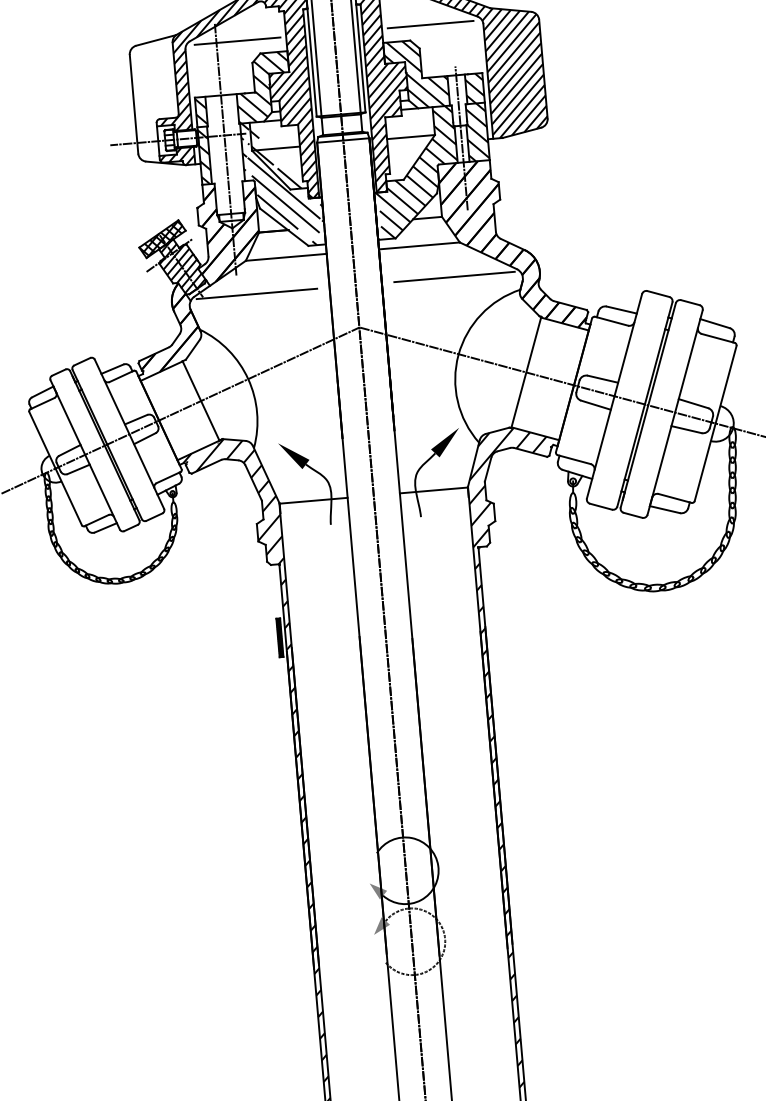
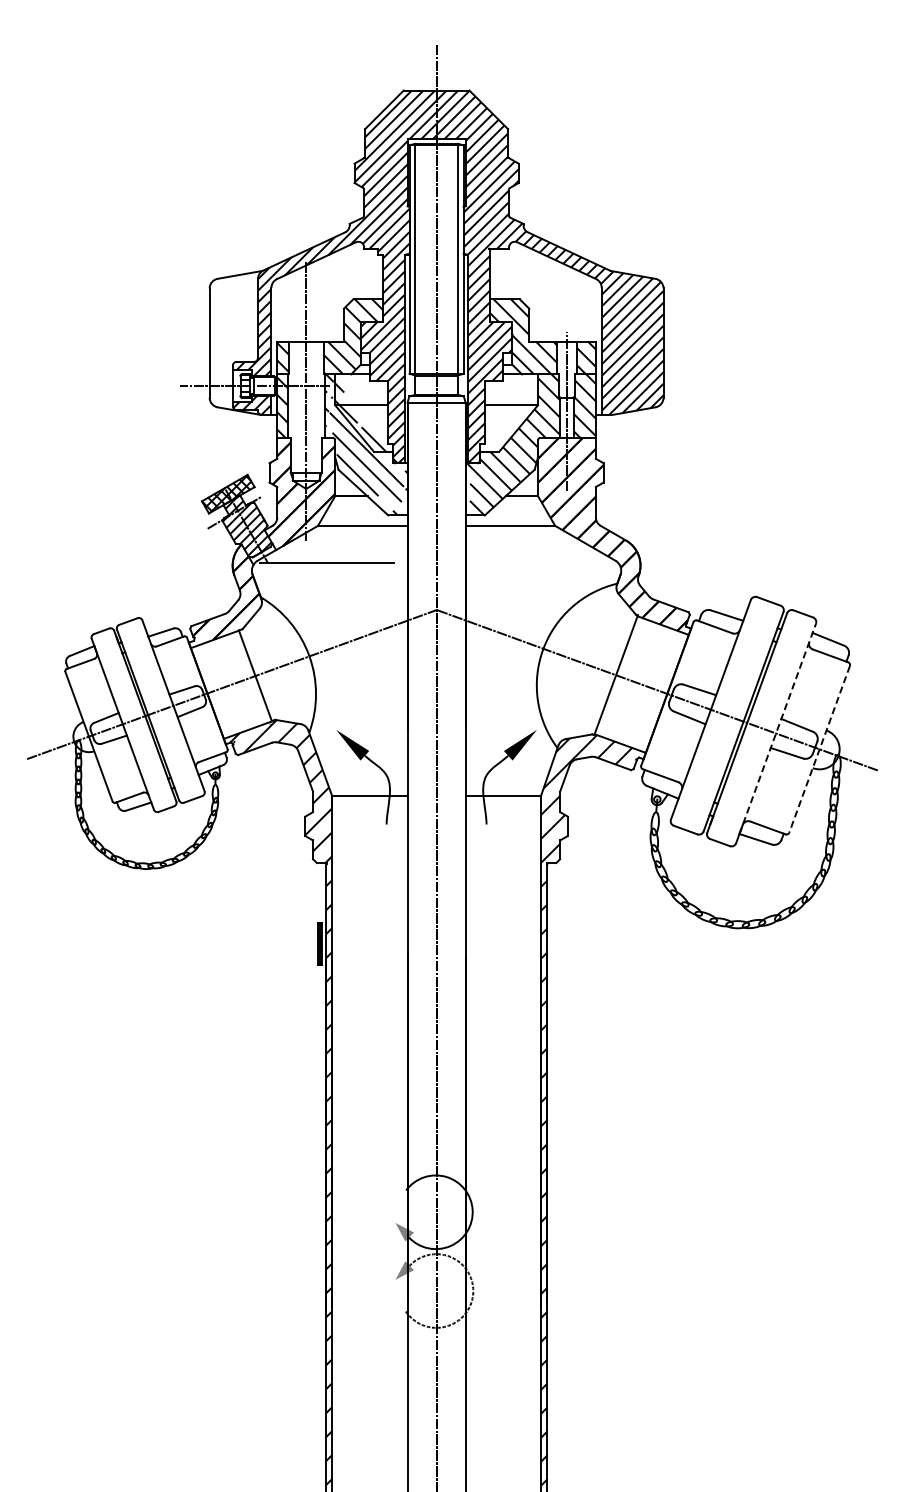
line: (430, 24) -> (543, 283), removed
line: (237, 41) -> (329, 283), removed
line: (453, 277) -> (545, 563), removed
line: (676, 408) -> (777, 728), solid -> dashed
line: (715, 423) -> (819, 749), solid -> dashed

